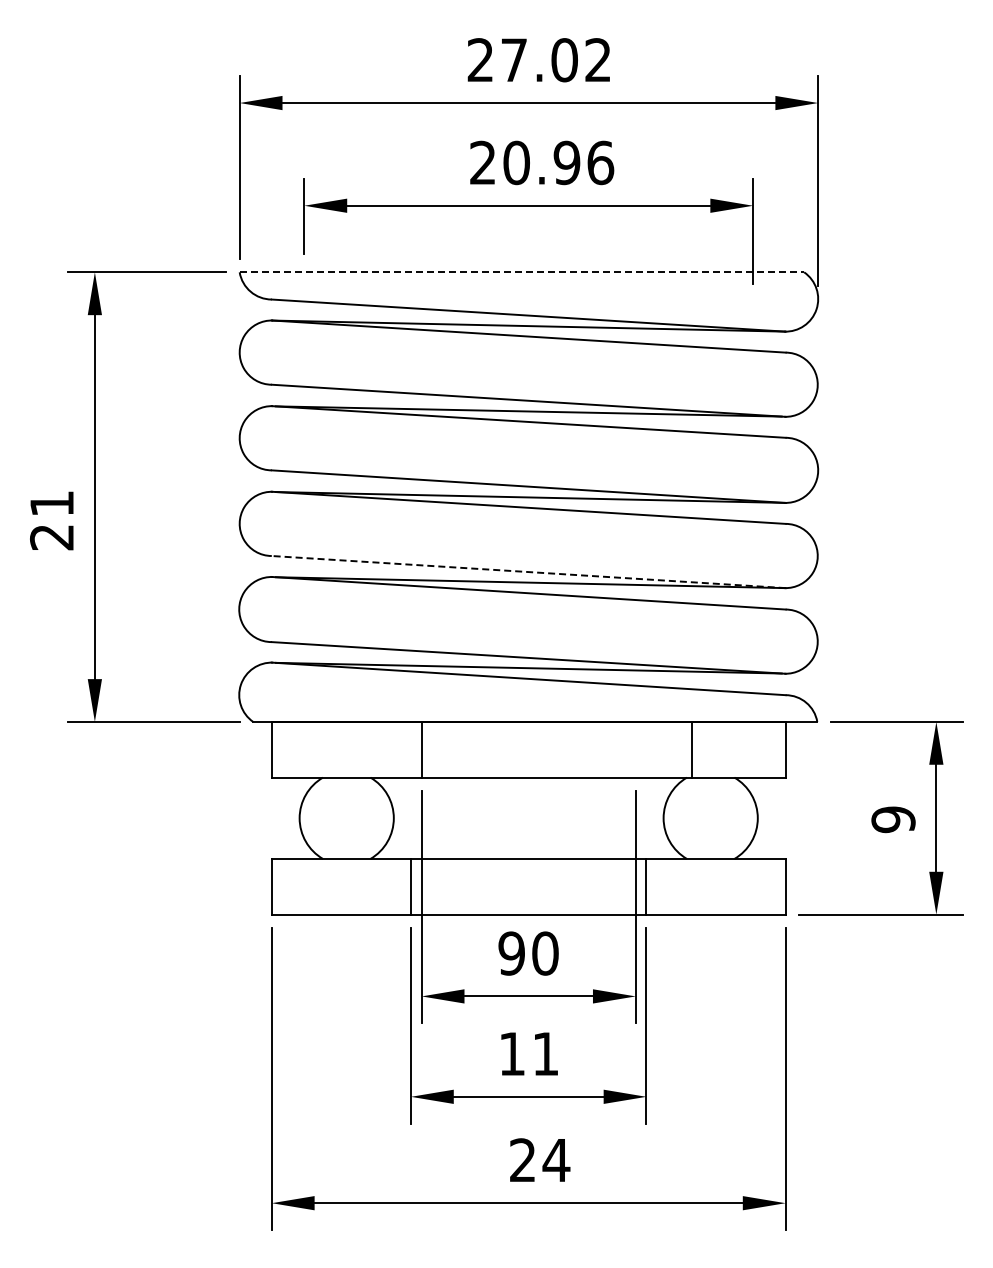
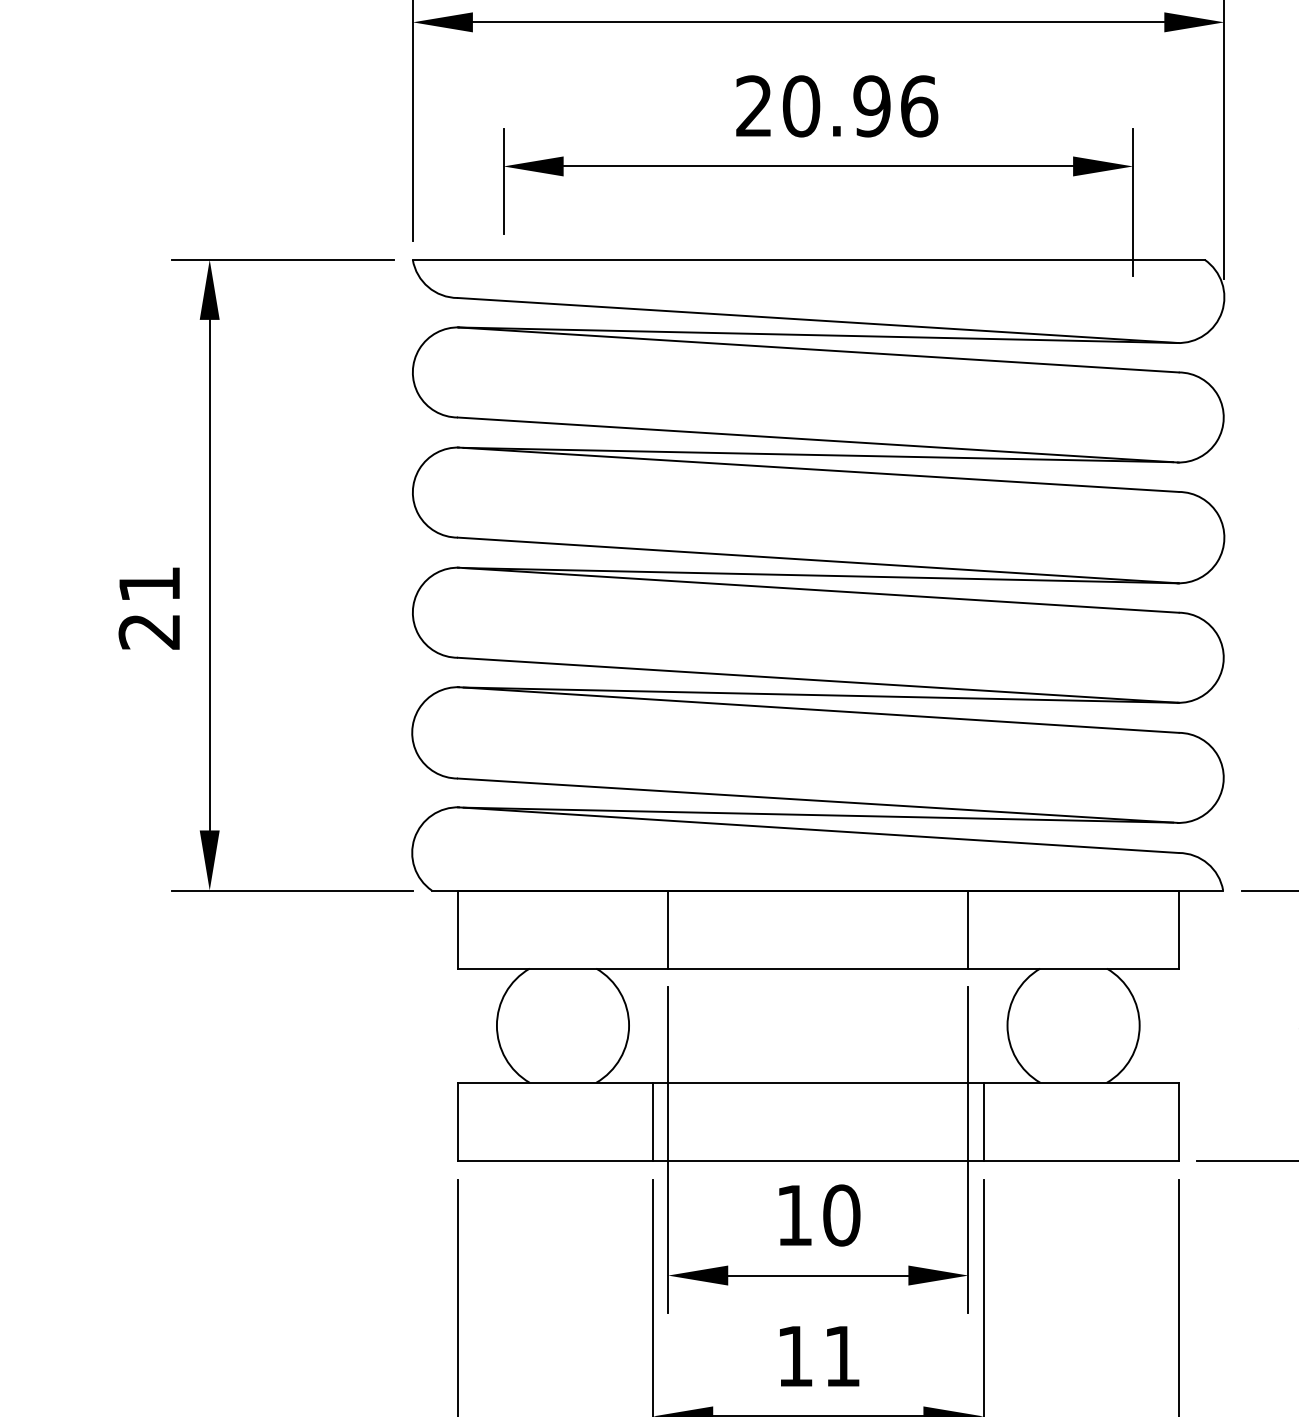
line: (522, 272) -> (809, 260), dashed -> solid
line: (528, 572) -> (817, 680), dashed -> solid
line: (691, 749) -> (968, 929), moved
text: (511, 953) -> (794, 1215), 90 -> 10

